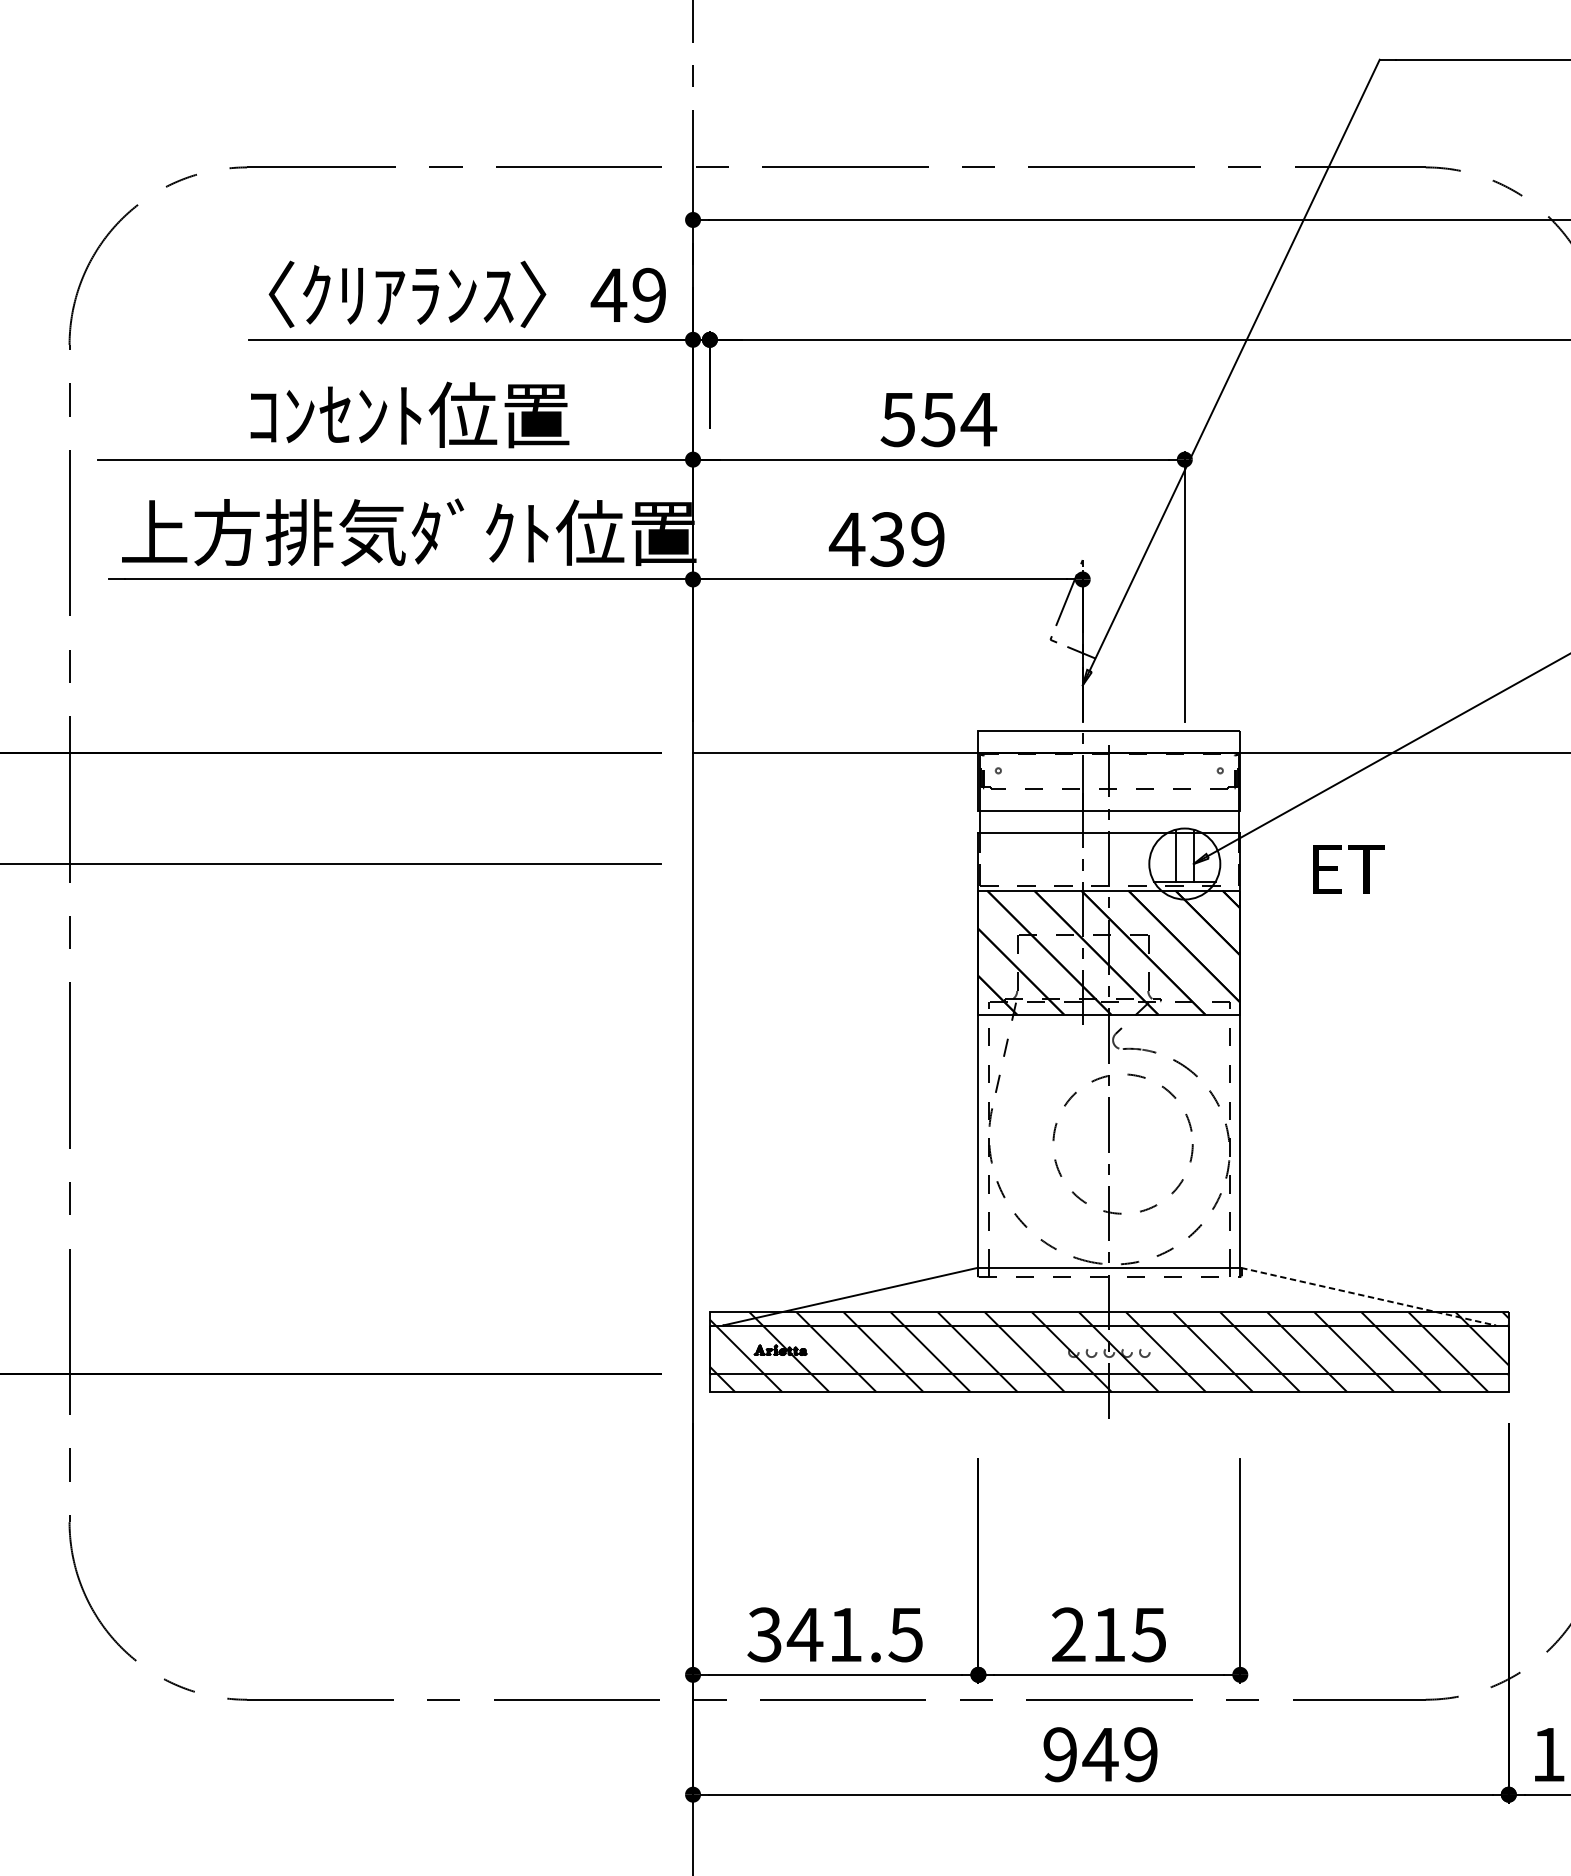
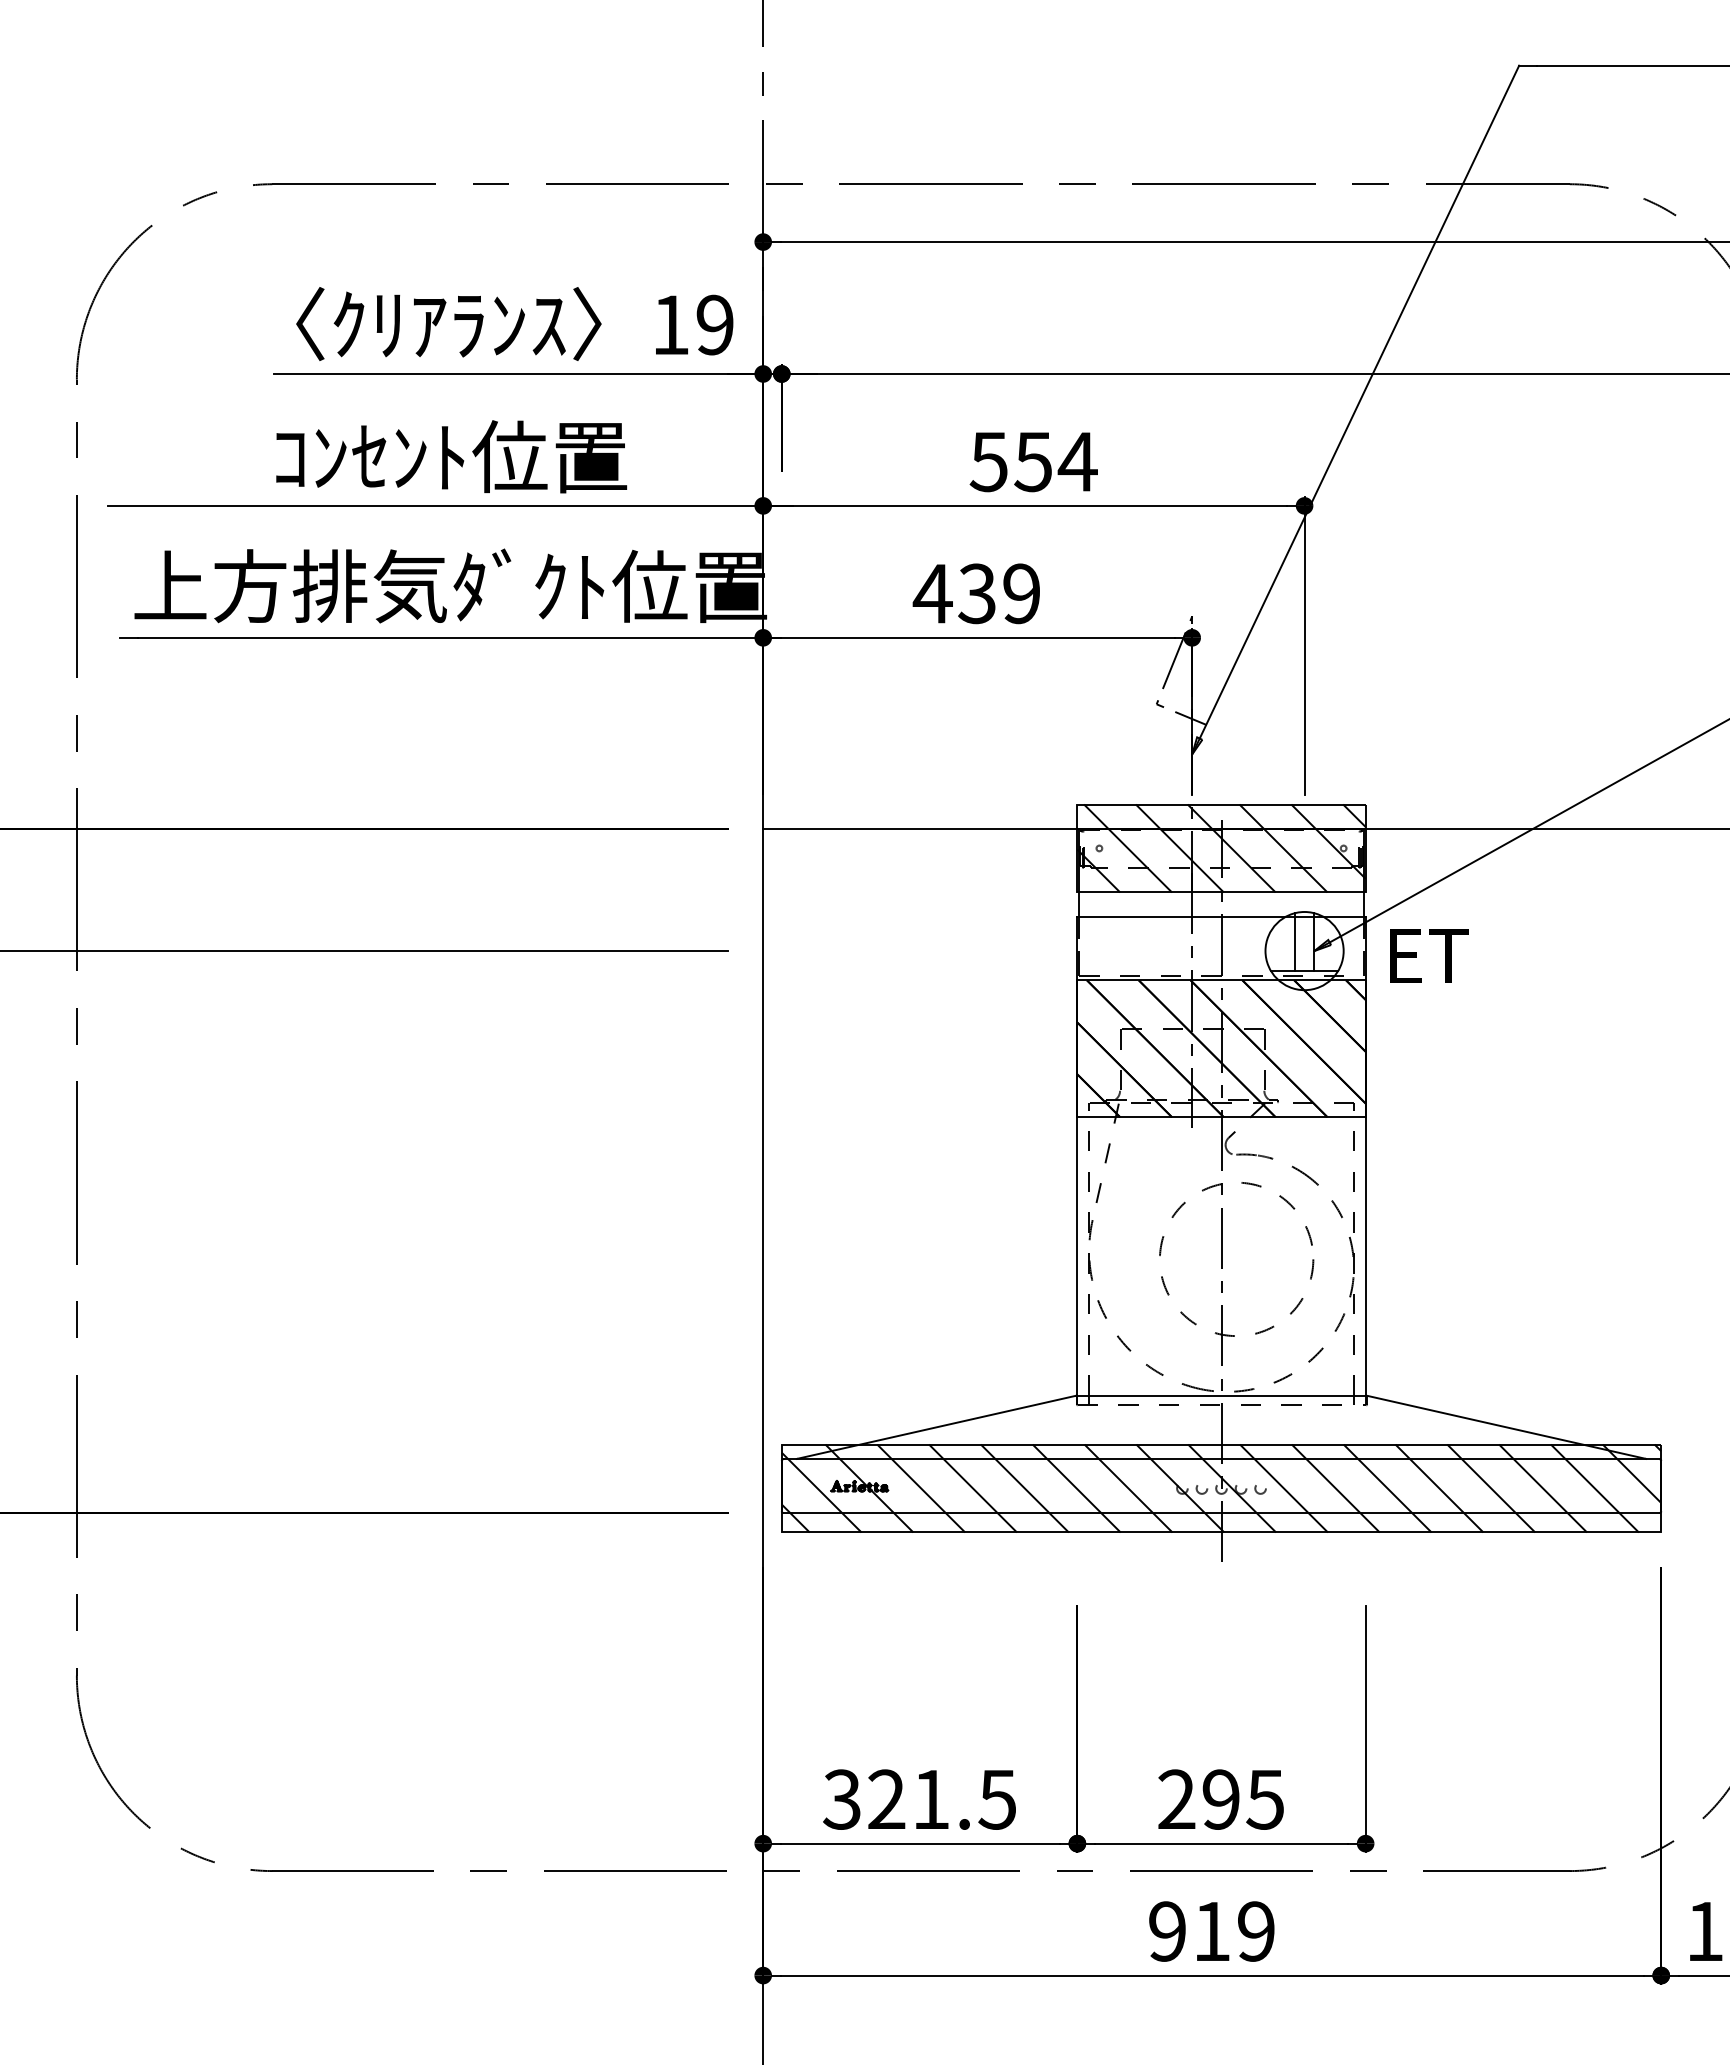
text: (608, 294) -> (670, 324), 49 -> 19
hatch: (1109, 770) -> (1221, 848), added
text: (1349, 868) -> (1429, 955), moved
line: (1368, 1296) -> (1506, 1427), dashed -> solid
text: (805, 1633) -> (886, 1798), 341.5 -> 321.5
text: (1108, 1634) -> (1220, 1799), 215 -> 295
text: (1100, 1754) -> (1211, 1931), 949 -> 919

